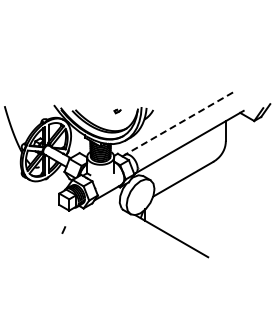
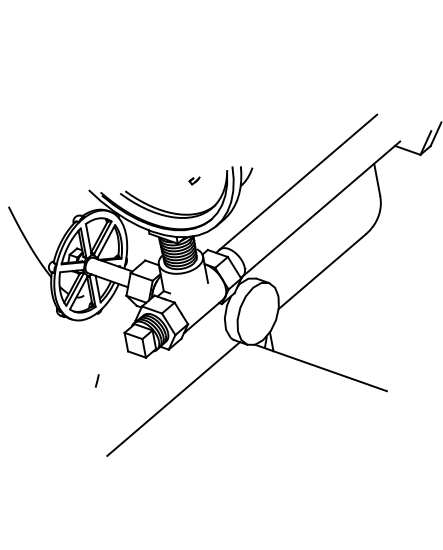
line: (178, 123) -> (297, 182), dashed -> solid
curve: (63, 229) -> (96, 380), moved
line: (80, 237) -> (172, 397), added

